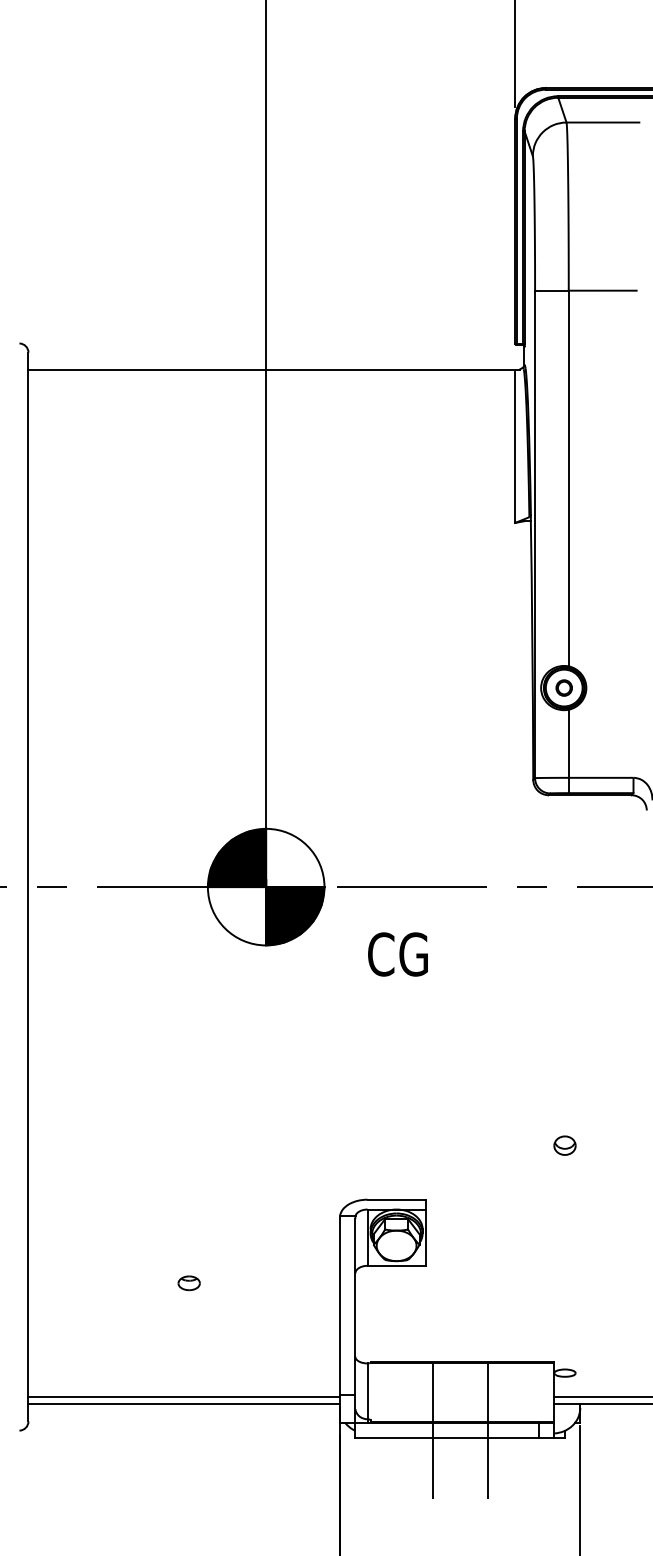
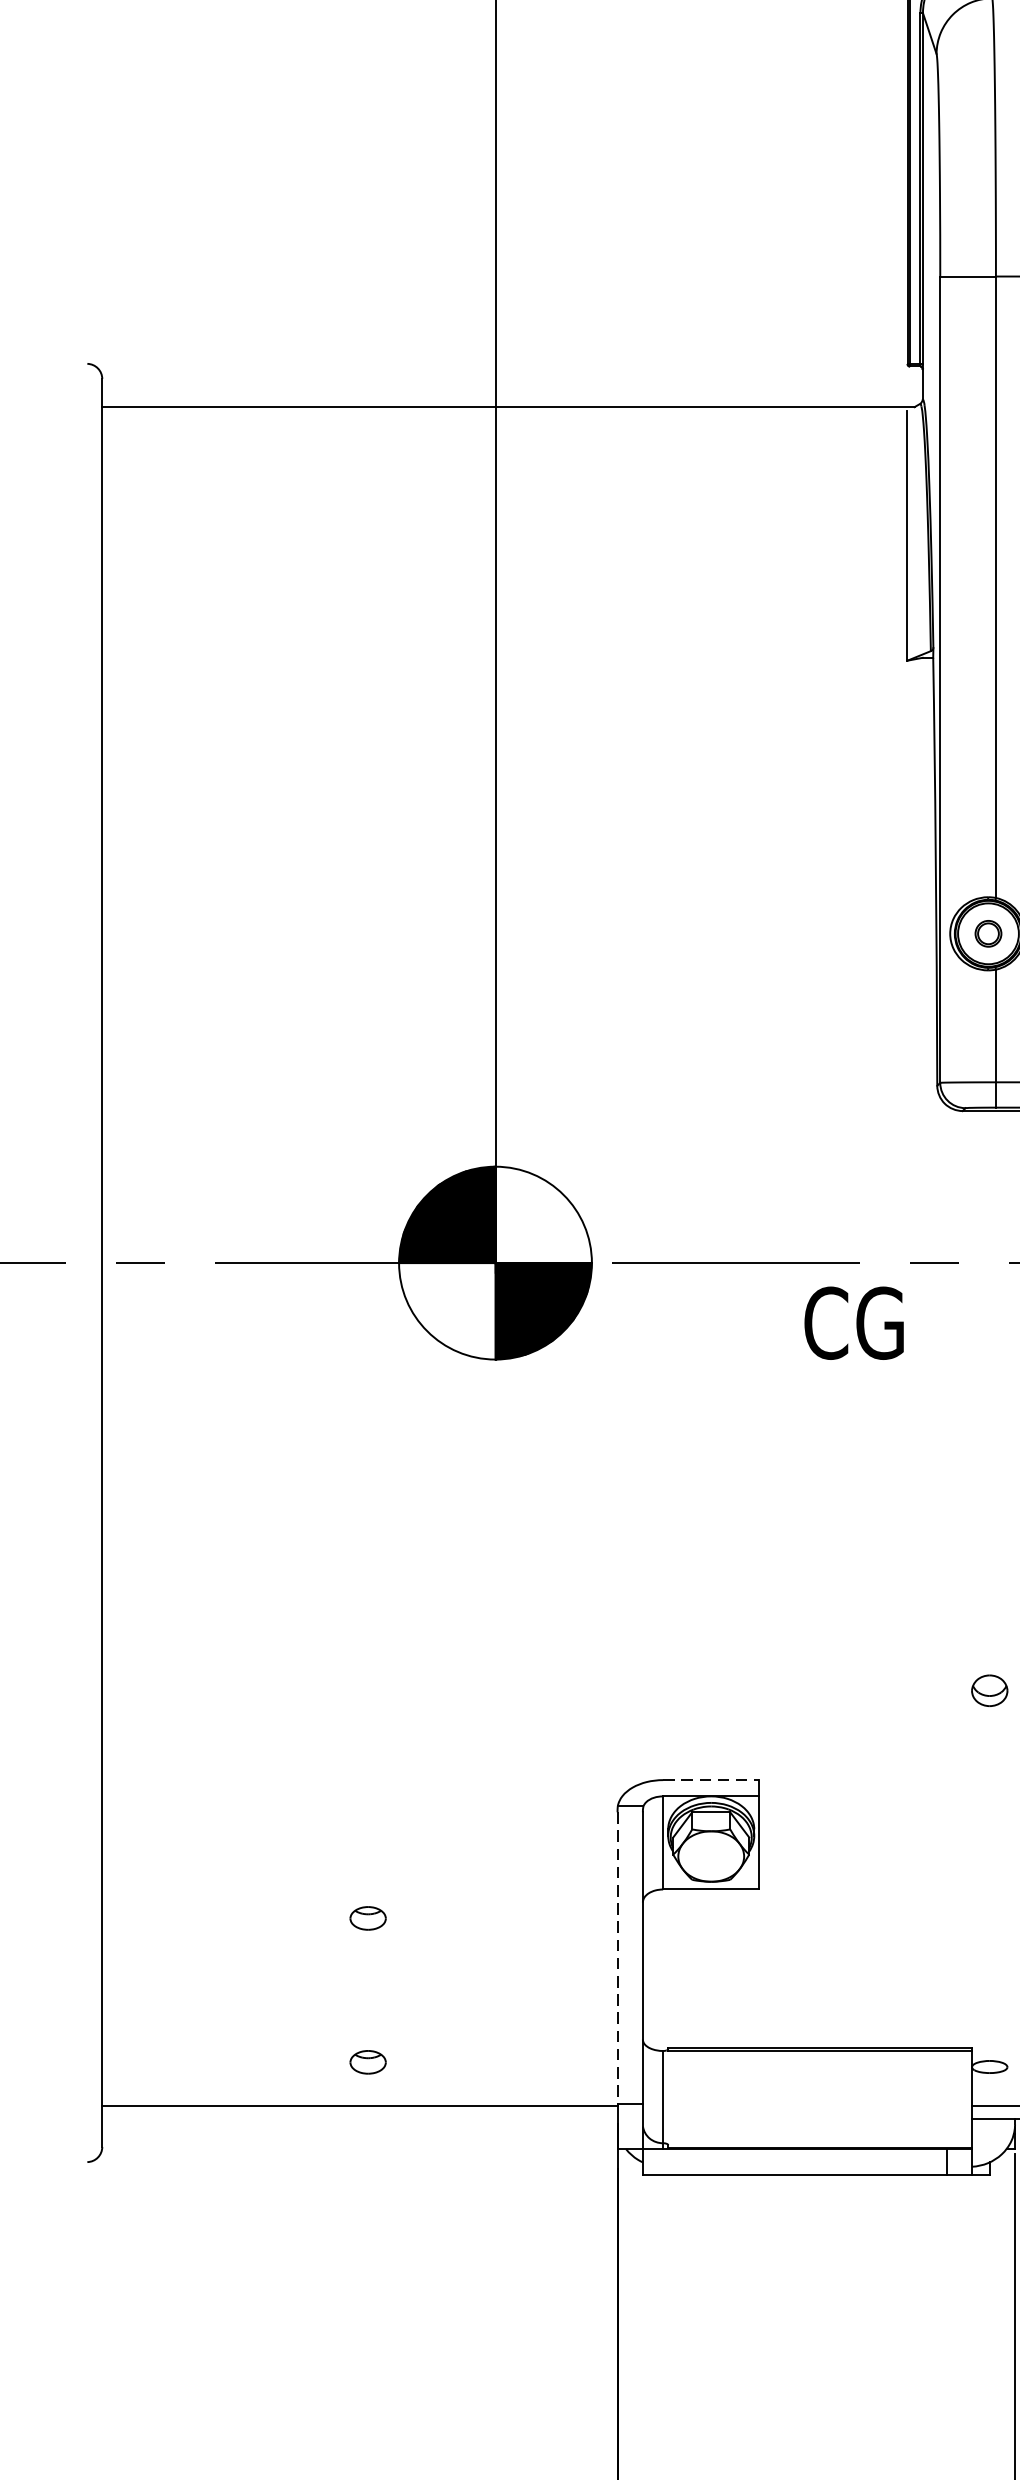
text: (397, 954) -> (853, 1323), moved
line: (397, 1199) -> (712, 1779), solid -> dashed
line: (339, 1307) -> (616, 1958), solid -> dashed
part: (188, 1370) -> (366, 2062), added
line: (183, 1404) -> (358, 2118), removed
line: (432, 1430) -> (770, 2161), removed
line: (487, 1430) -> (861, 2161), removed

